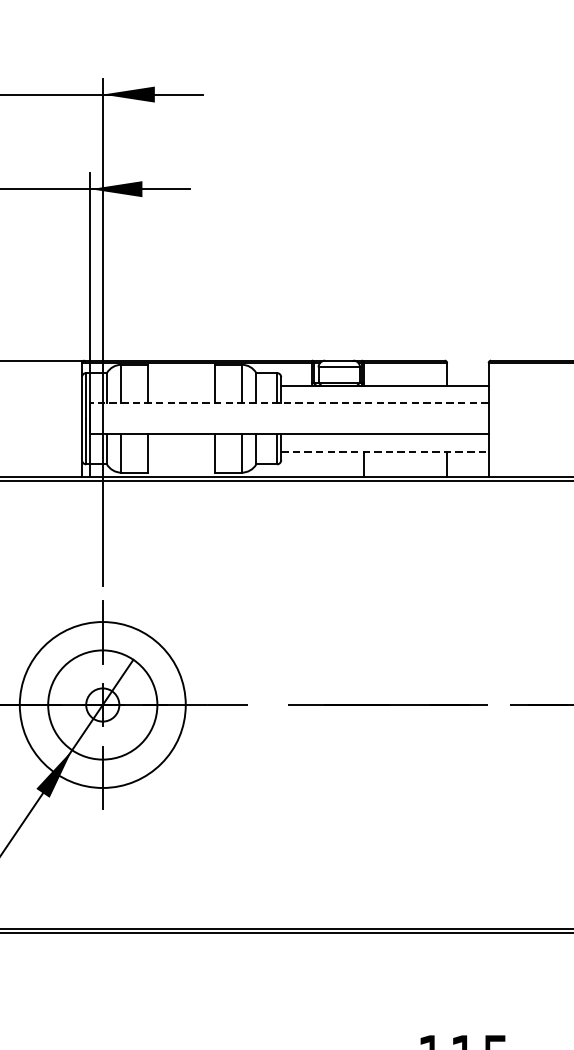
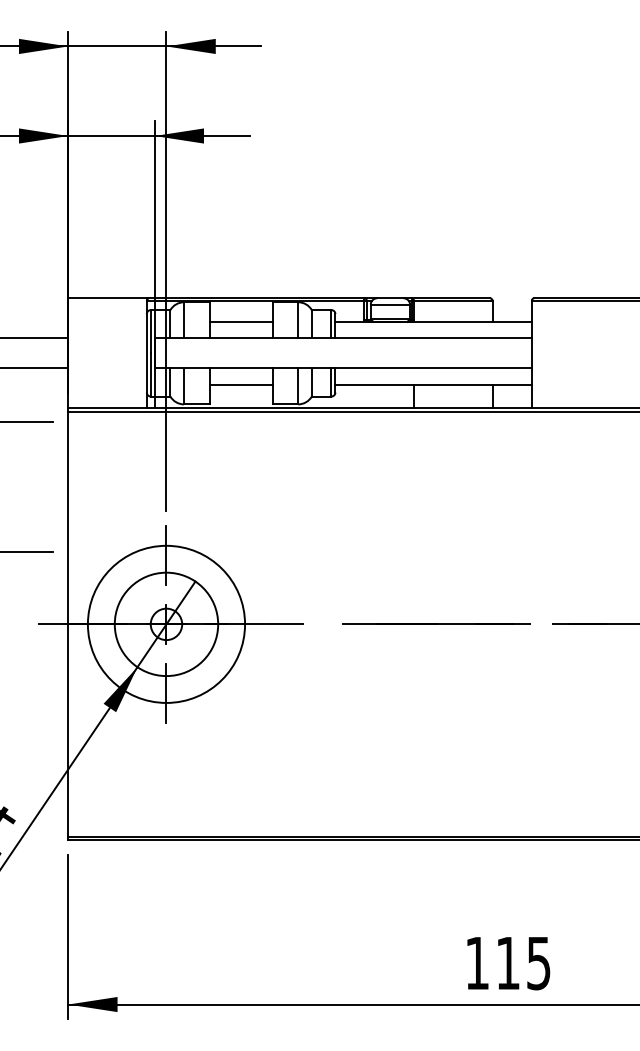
line: (180, 385) -> (240, 321), added
line: (289, 403) -> (343, 338), dashed -> solid
line: (180, 451) -> (240, 384), added
line: (385, 451) -> (434, 384), dashed -> solid

